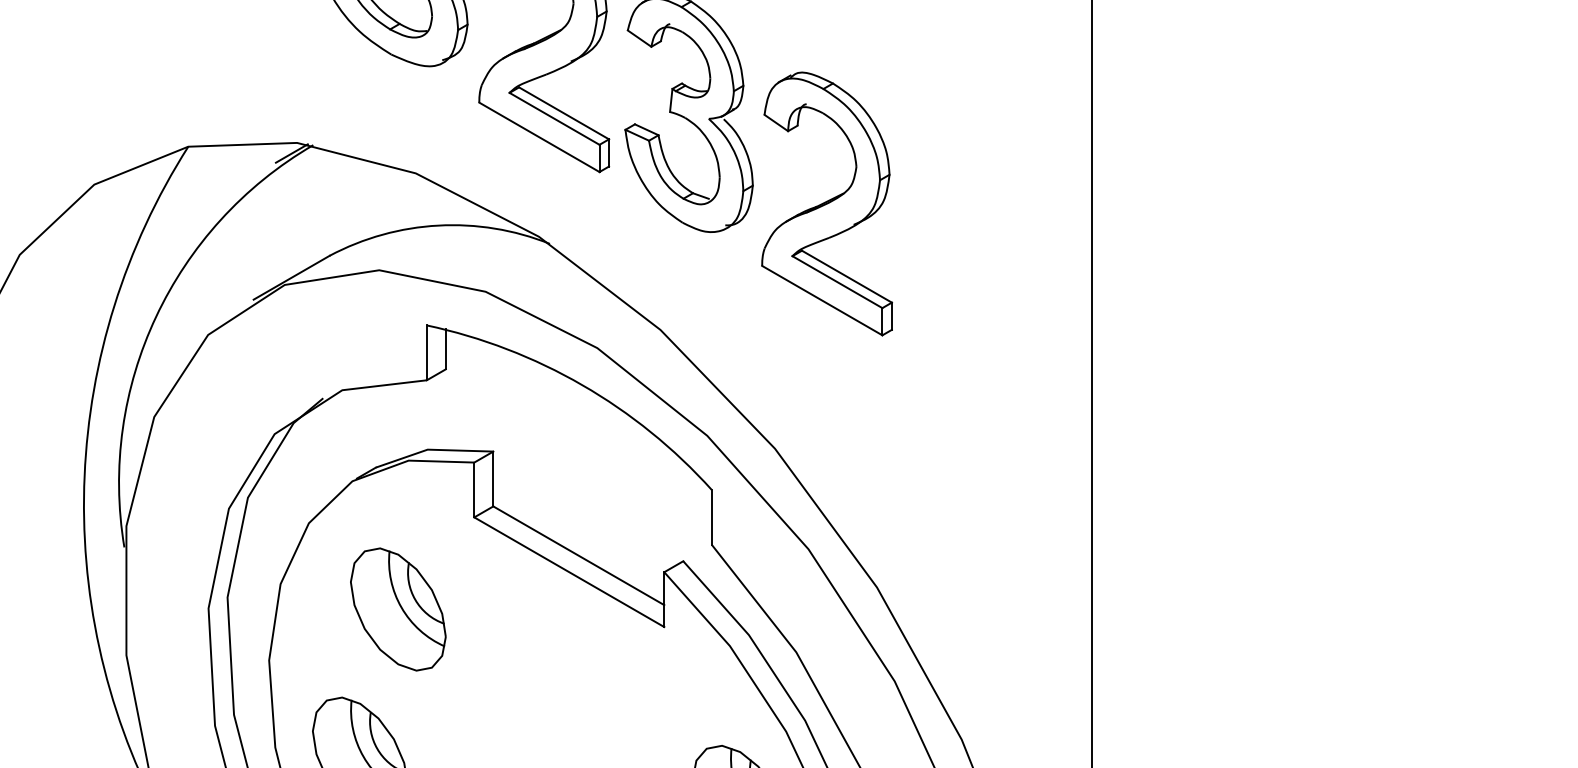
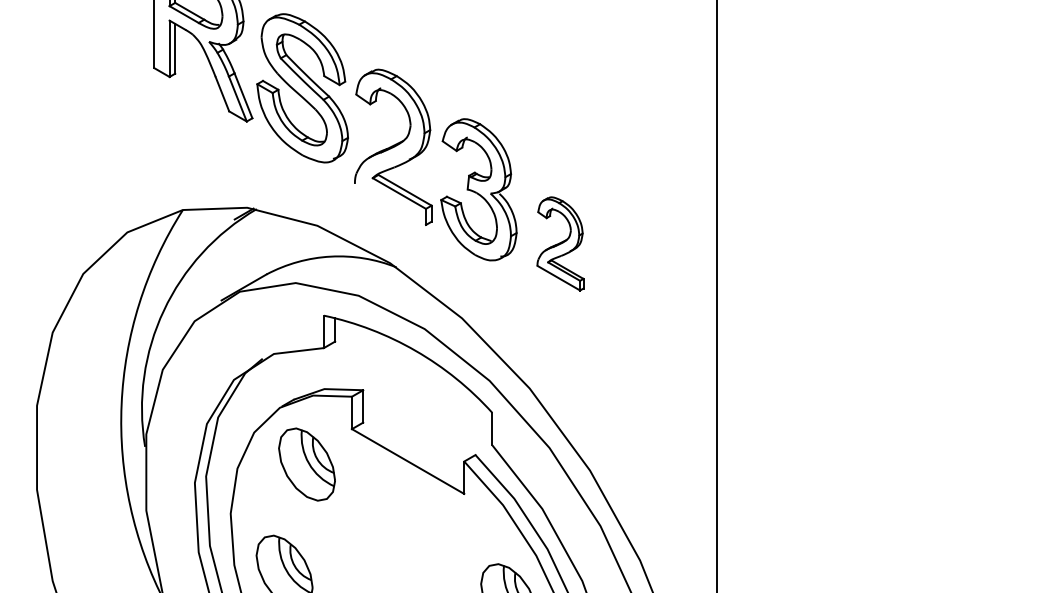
line: (539, 135) -> (390, 203), removed
part: (827, 203) -> (560, 243), size x0.6
line: (578, 555) -> (413, 451), removed
part: (397, 609) -> (306, 464), moved

